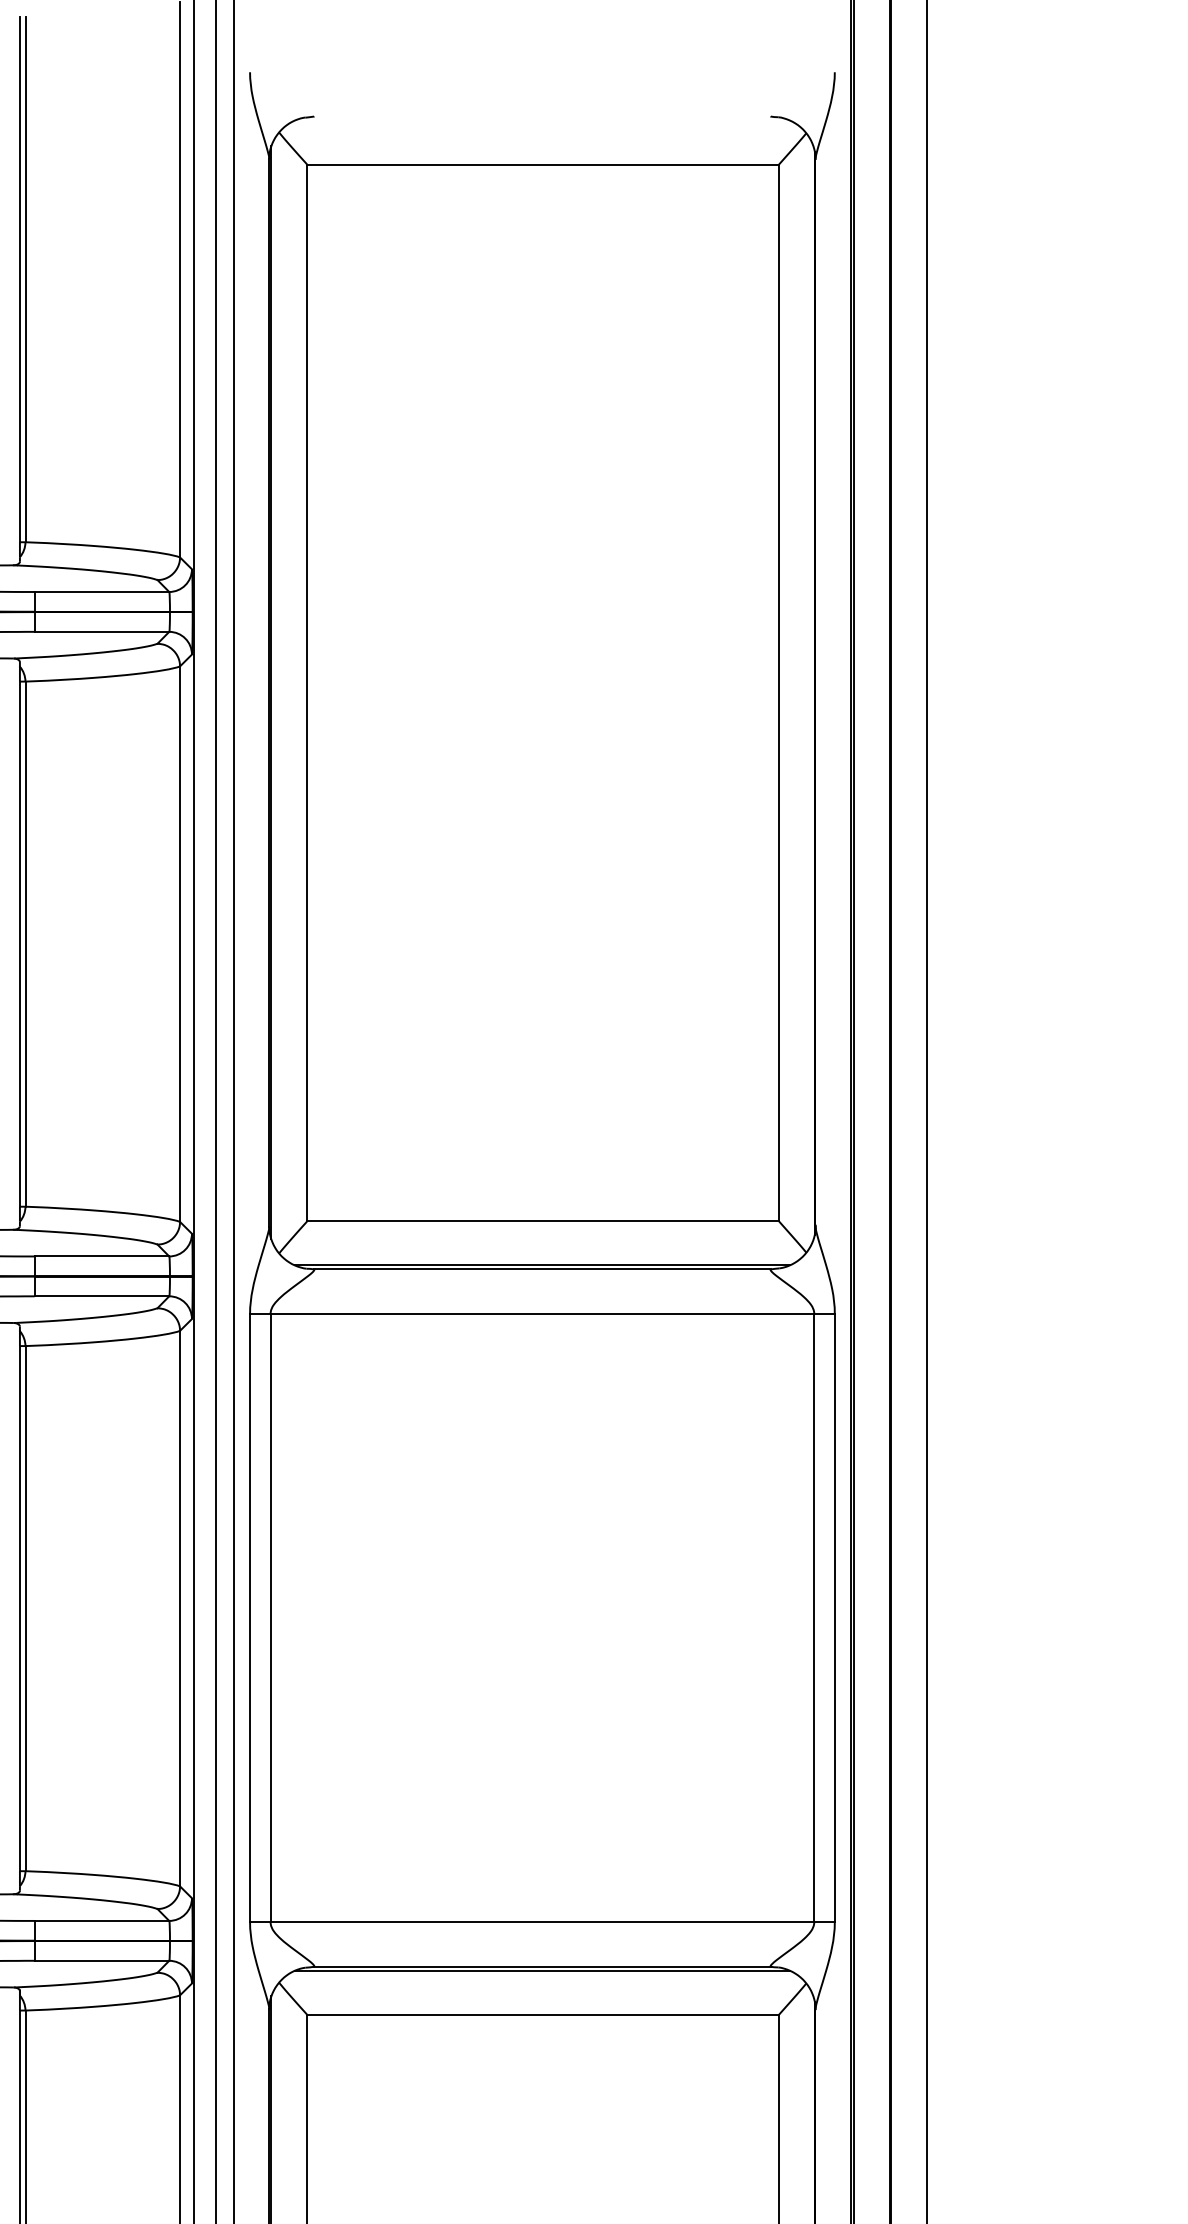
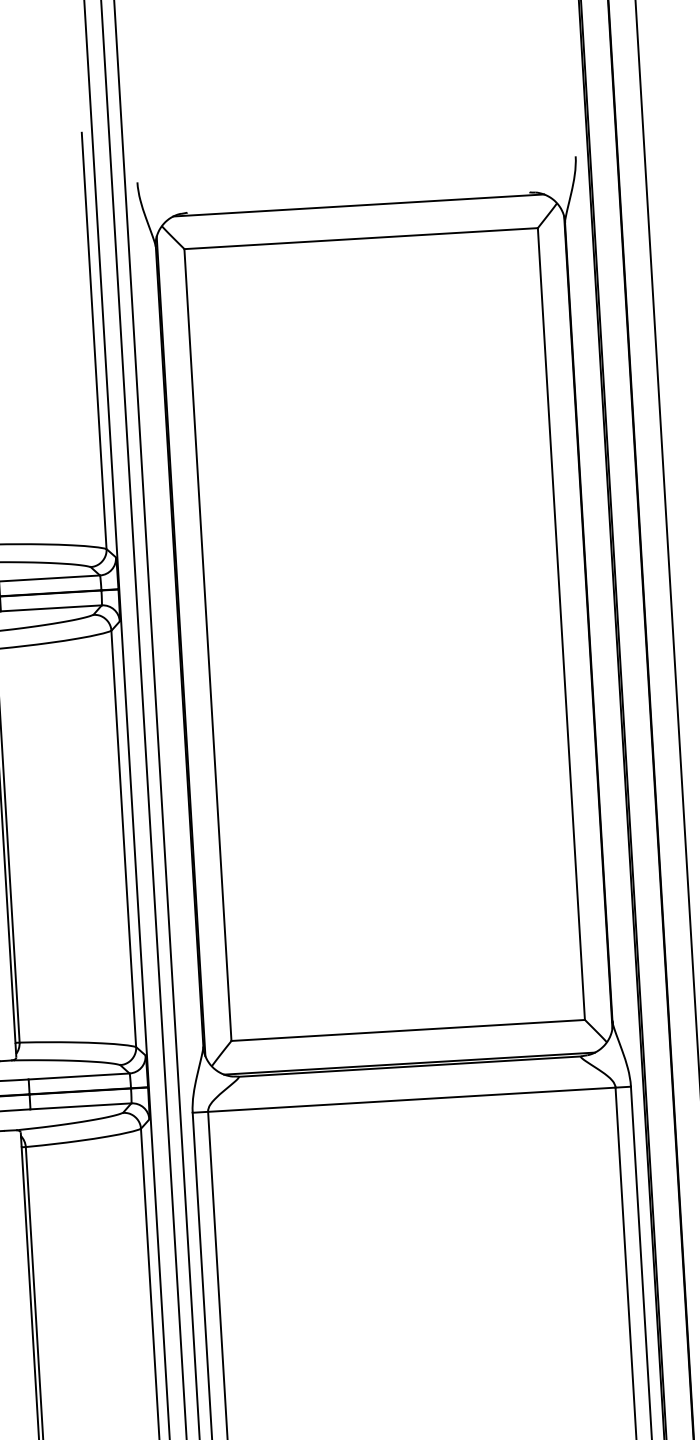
line: (542, 120) -> (358, 205), added

